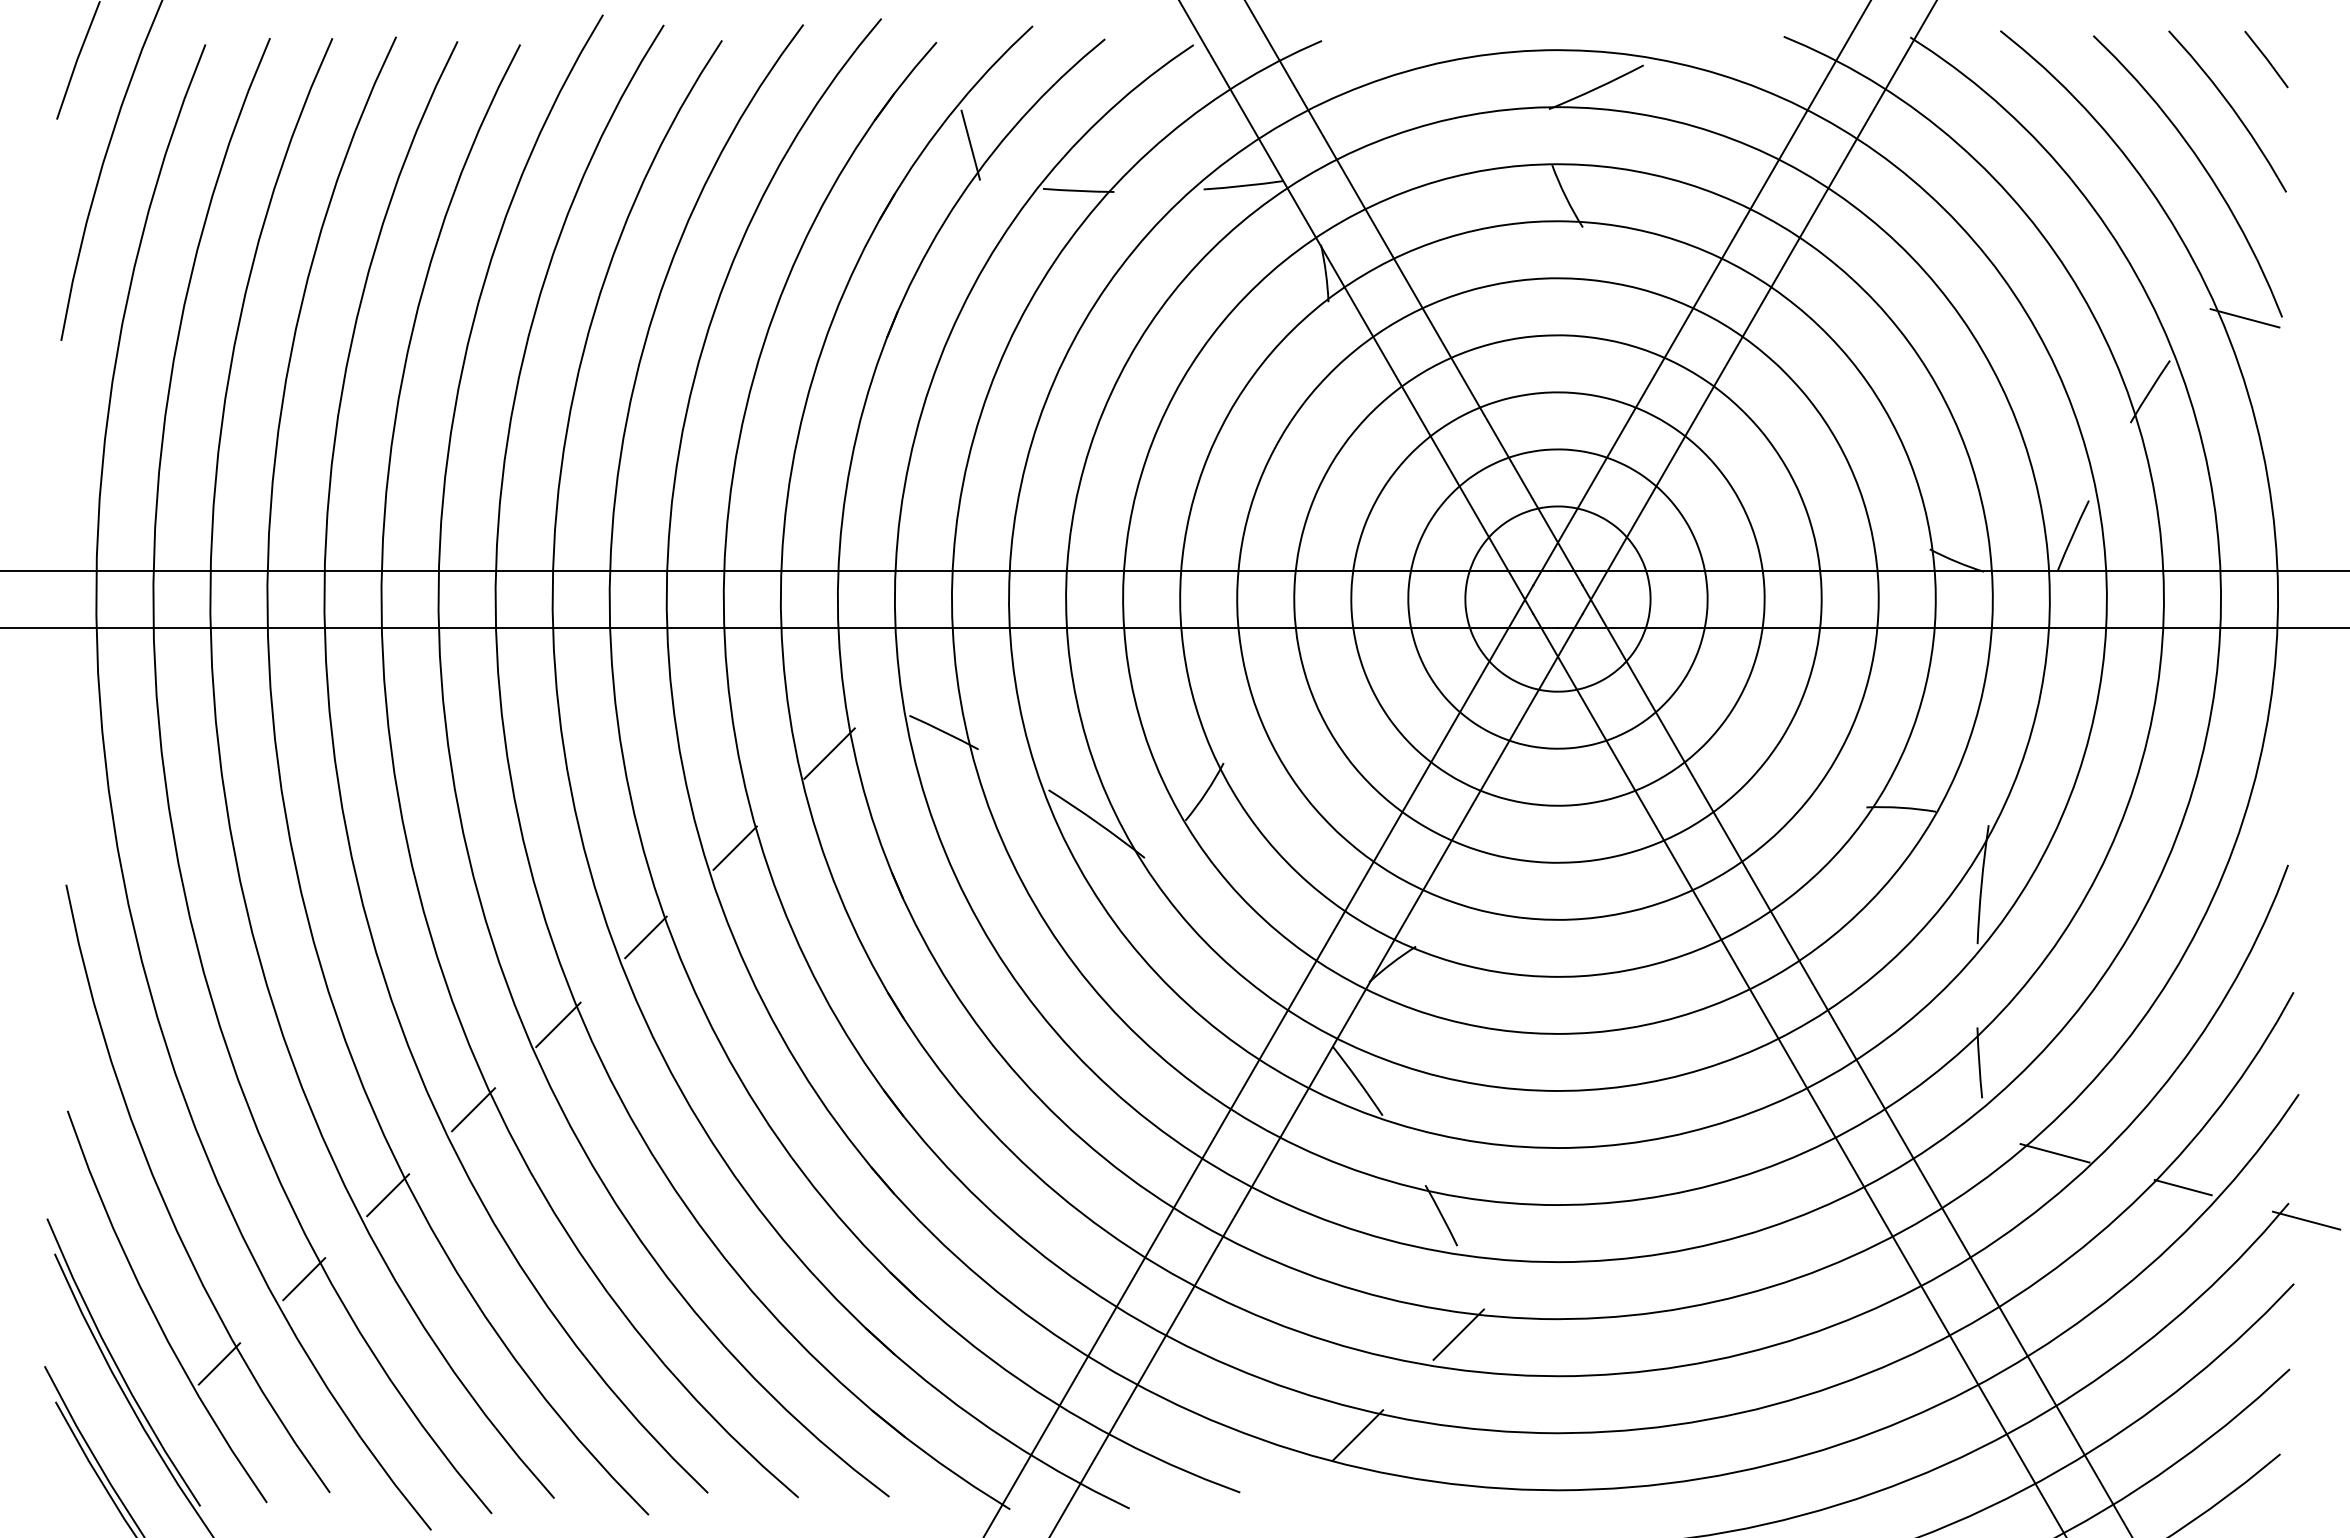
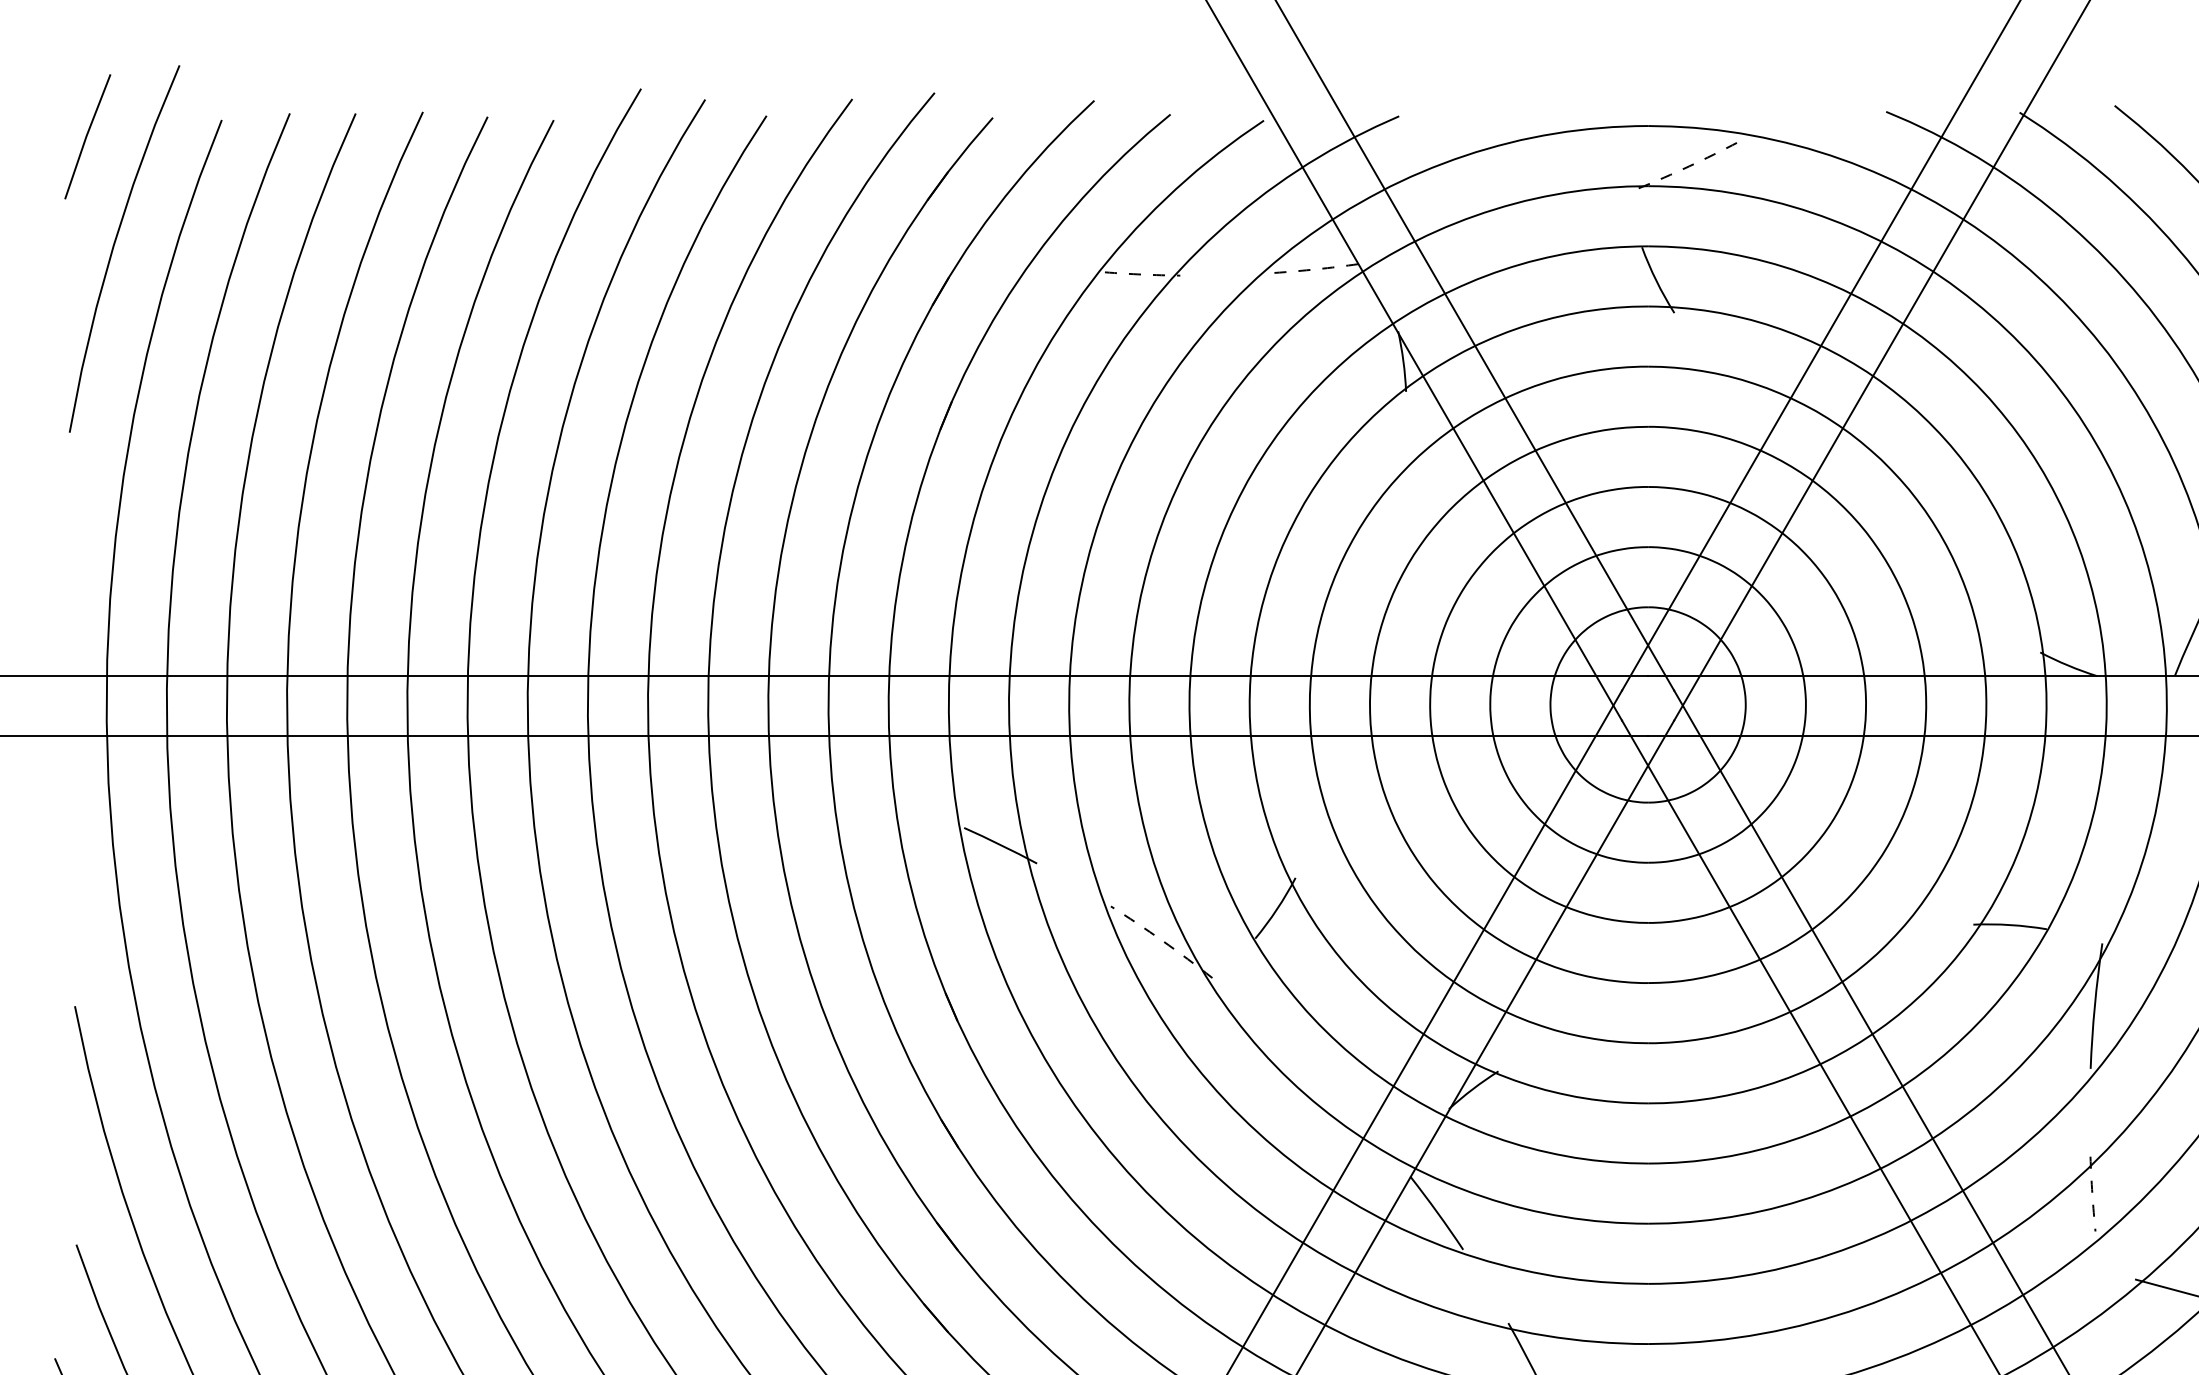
arc: (1596, 88) -> (1688, 166), solid -> dashed
line: (970, 144) -> (1028, 225), removed
arc: (1243, 185) -> (1316, 268), solid -> dashed
arc: (1078, 191) -> (1142, 275), solid -> dashed
line: (829, 753) -> (879, 867), removed
arc: (1097, 822) -> (1162, 940), solid -> dashed
line: (734, 847) -> (779, 966), removed
line: (645, 937) -> (685, 1061), removed
line: (558, 1024) -> (594, 1153), removed
arc: (1979, 1062) -> (2092, 1193), solid -> dashed
line: (473, 1109) -> (504, 1243), removed
line: (388, 1195) -> (414, 1333), removed

